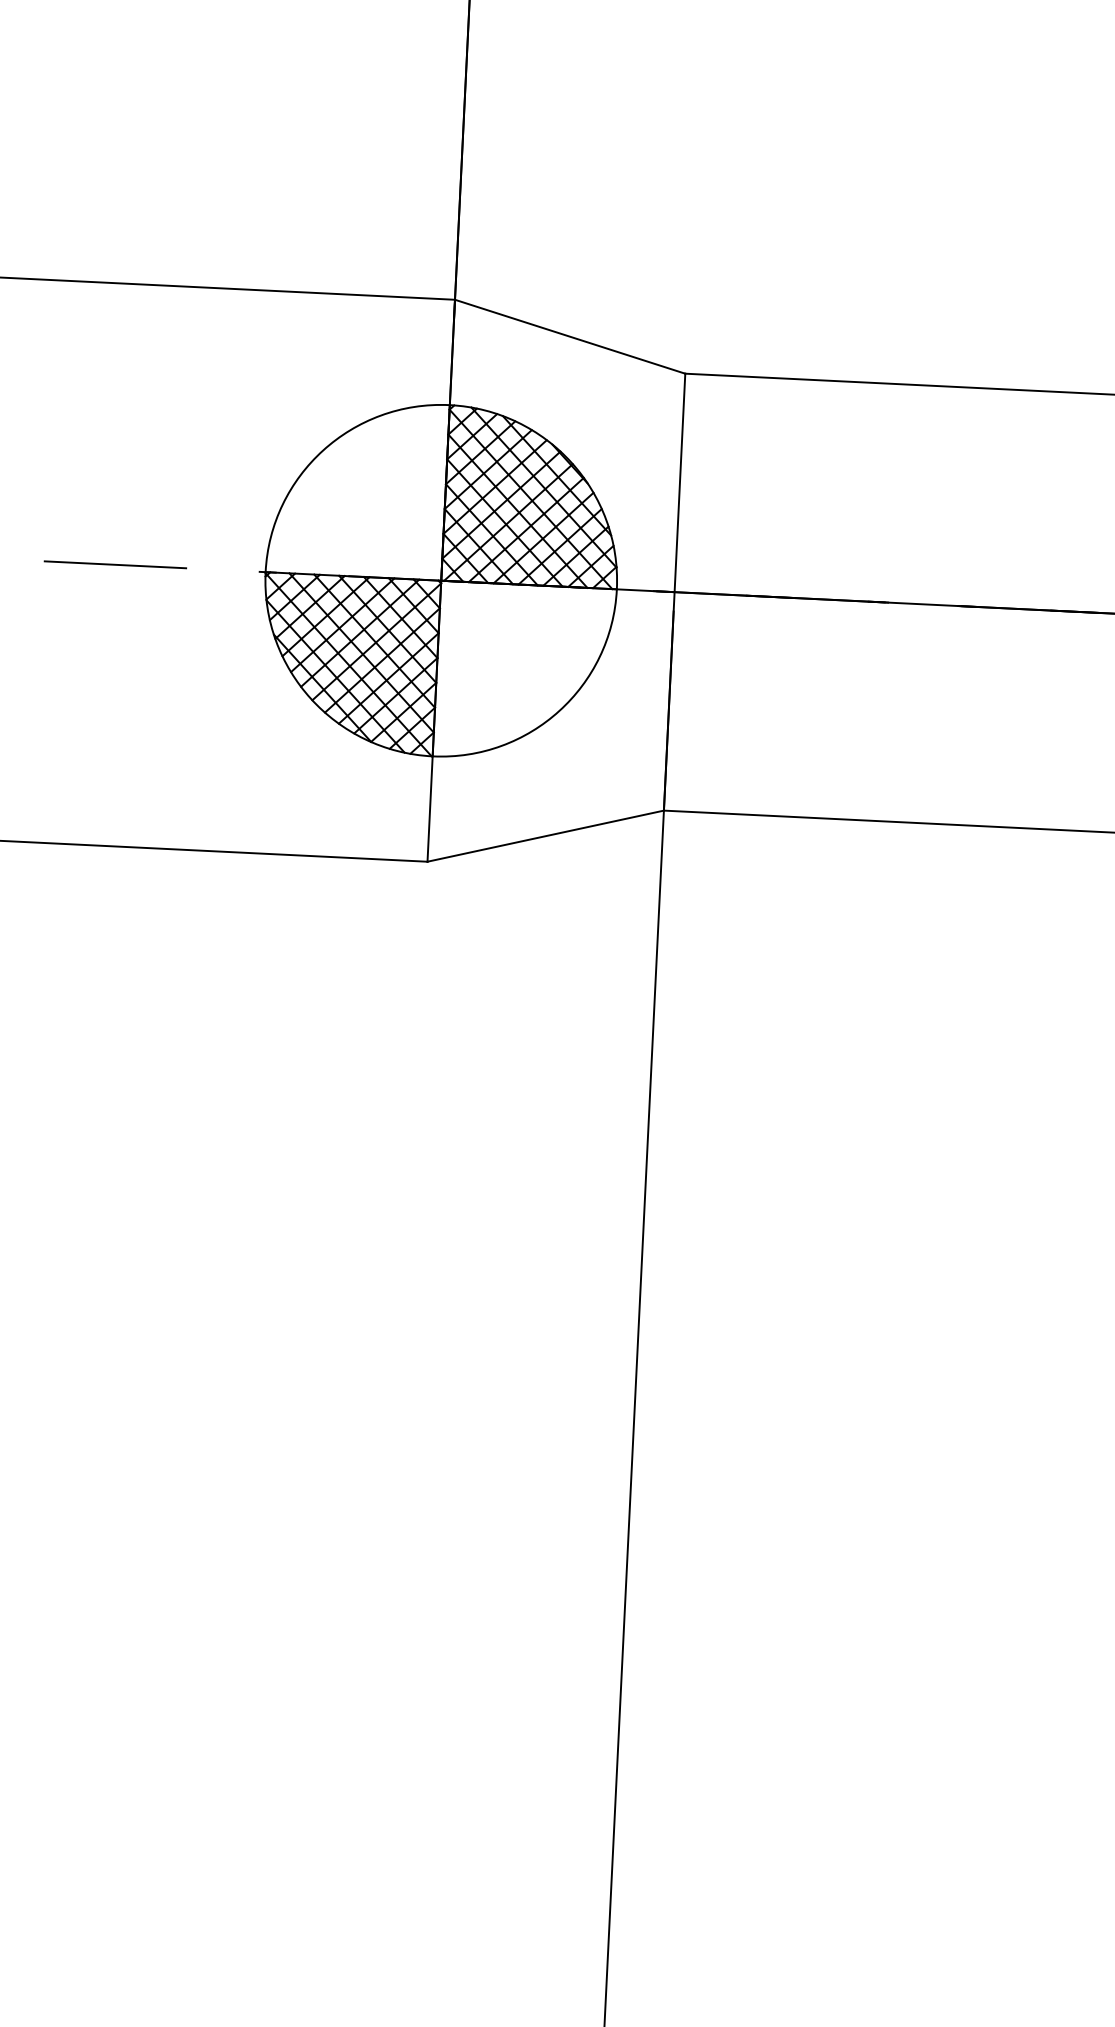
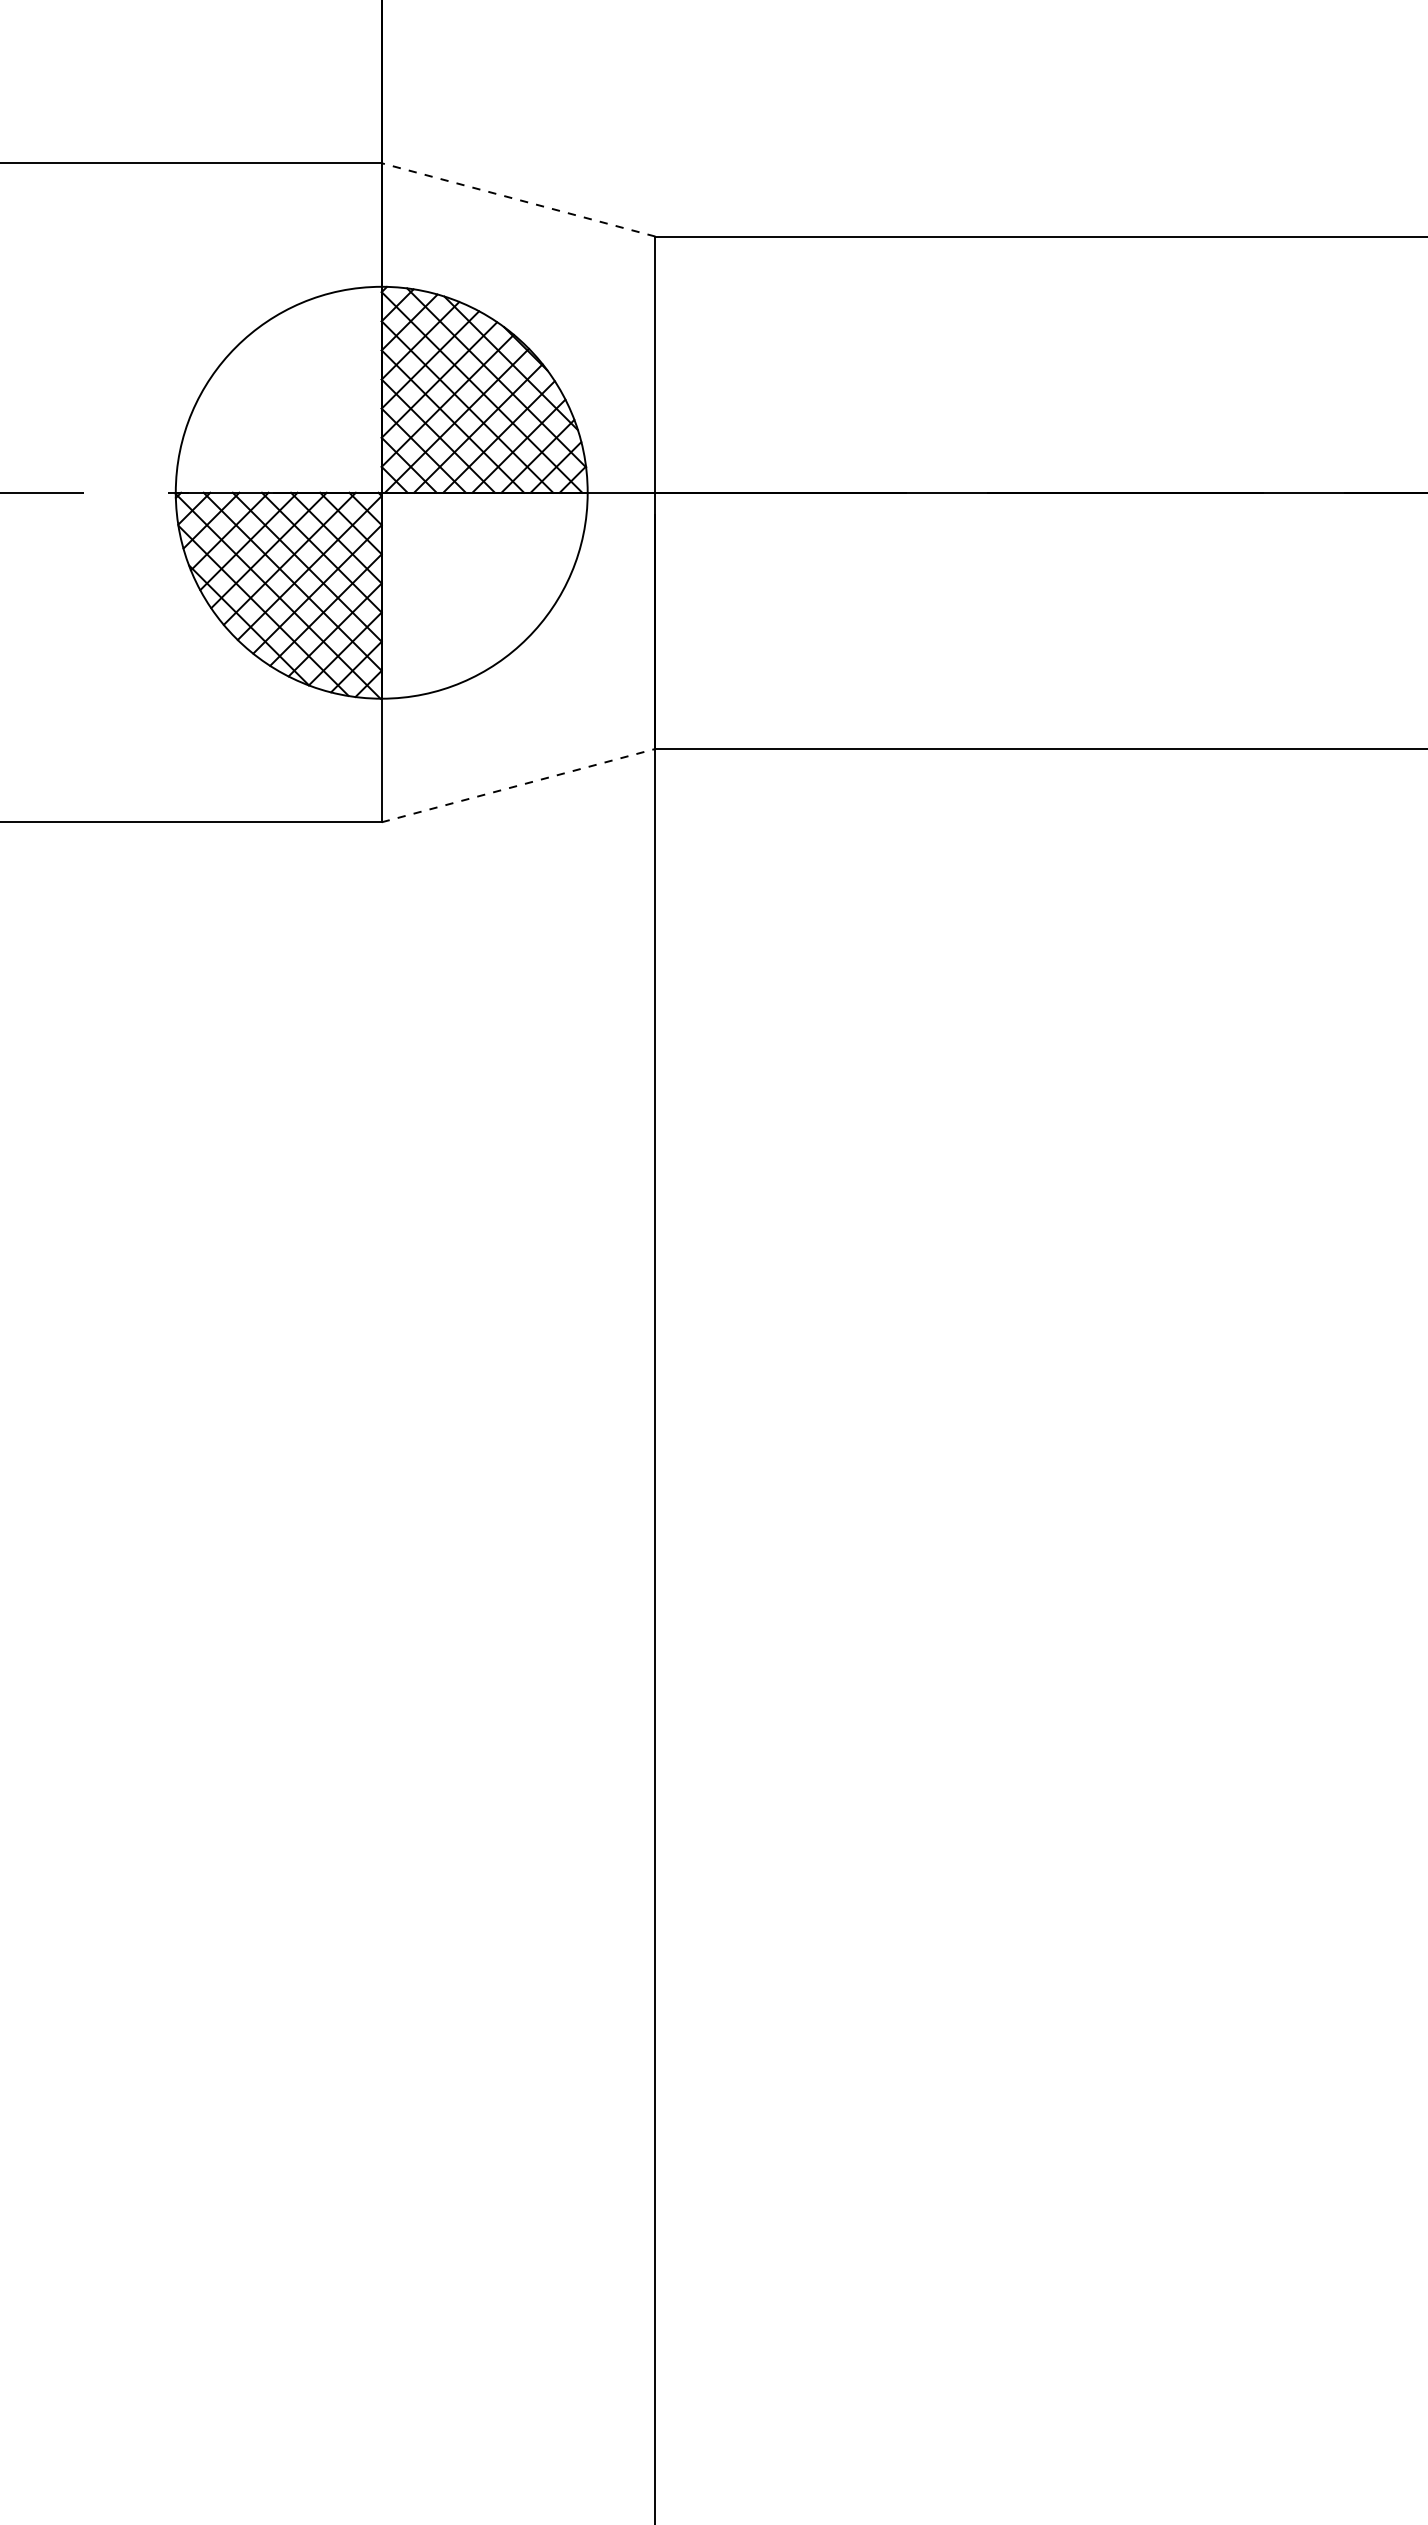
line: (570, 336) -> (518, 199), solid -> dashed
line: (545, 836) -> (518, 785), solid -> dashed

